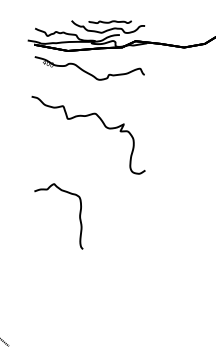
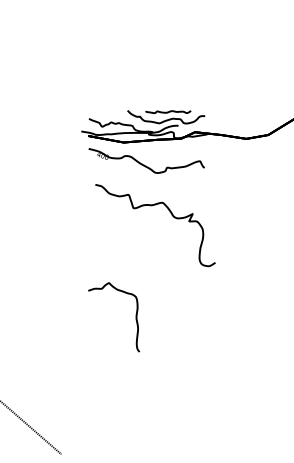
curve: (103, 125) -> (171, 215), moved

